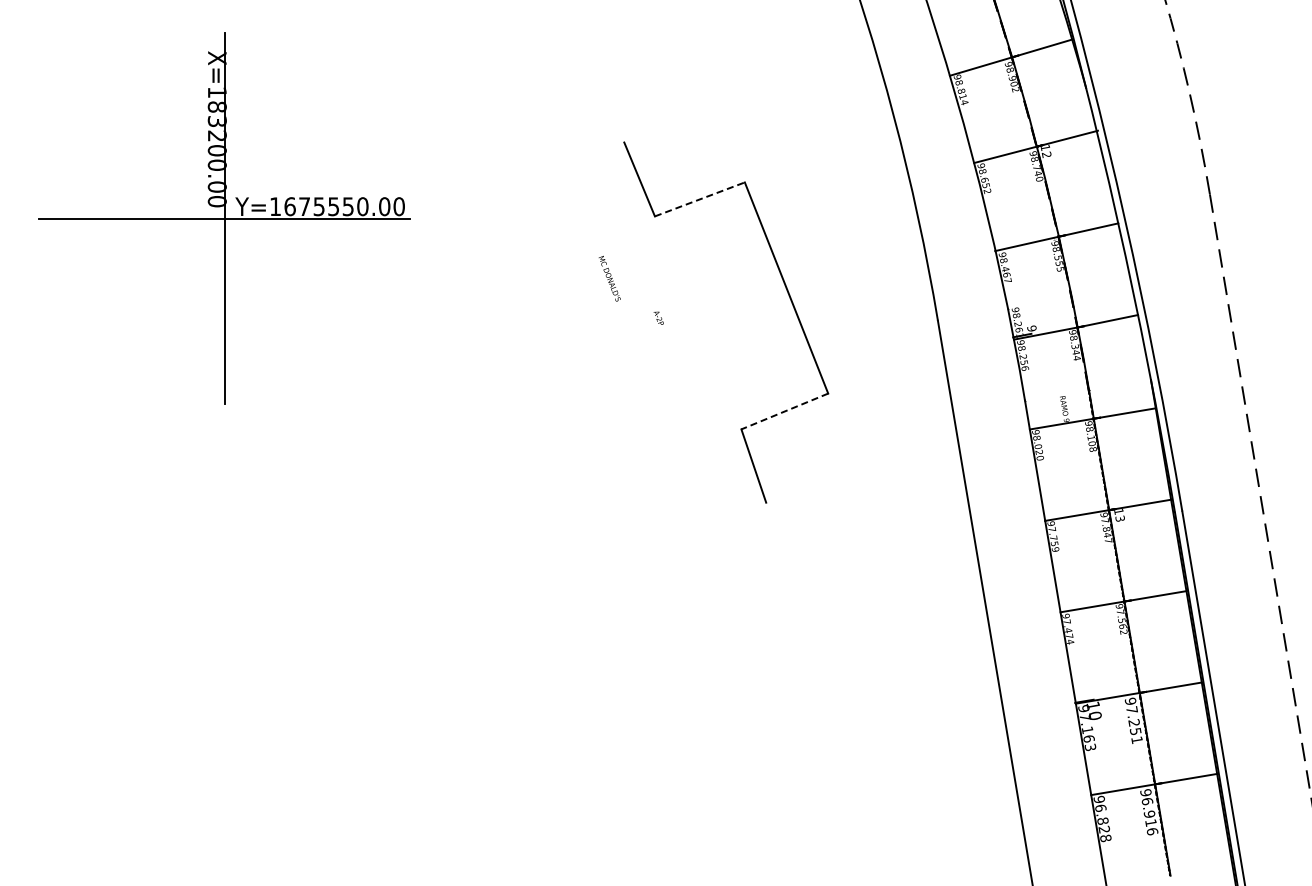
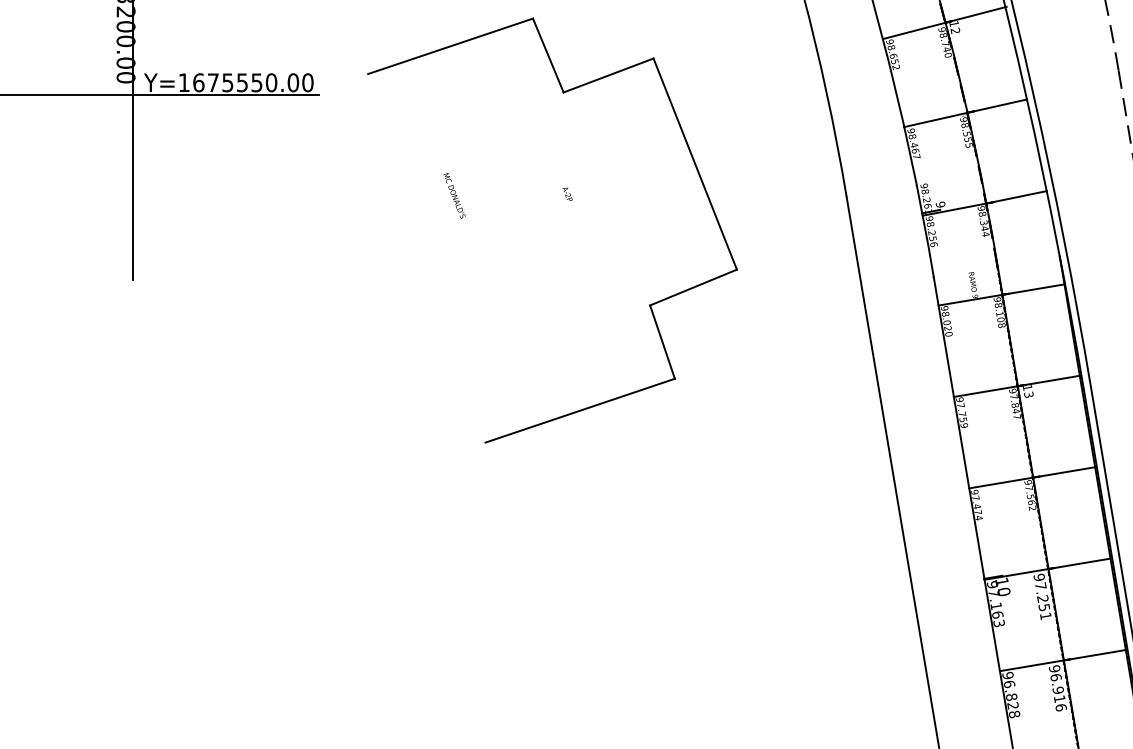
line: (541, 169) -> (450, 45), added
line: (700, 199) -> (609, 75), dashed -> solid
text: (609, 278) -> (454, 195), moved
line: (784, 411) -> (693, 287), dashed -> solid
line: (671, 534) -> (580, 410), added

